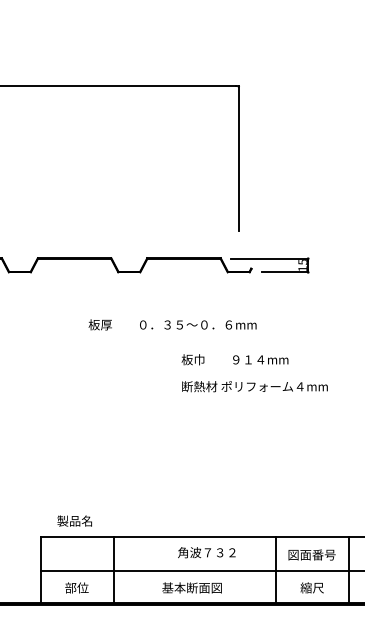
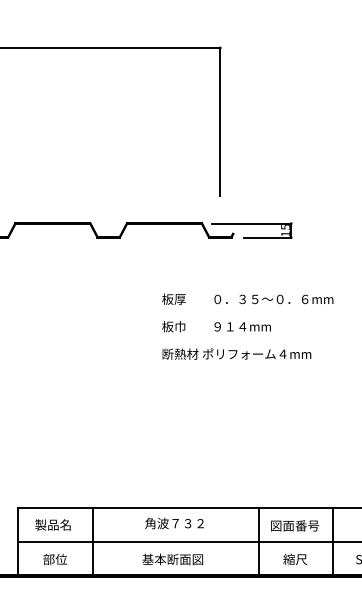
text: (172, 324) -> (247, 298), moved
text: (74, 520) -> (52, 524), moved
text: (206, 552) -> (174, 523), moved

